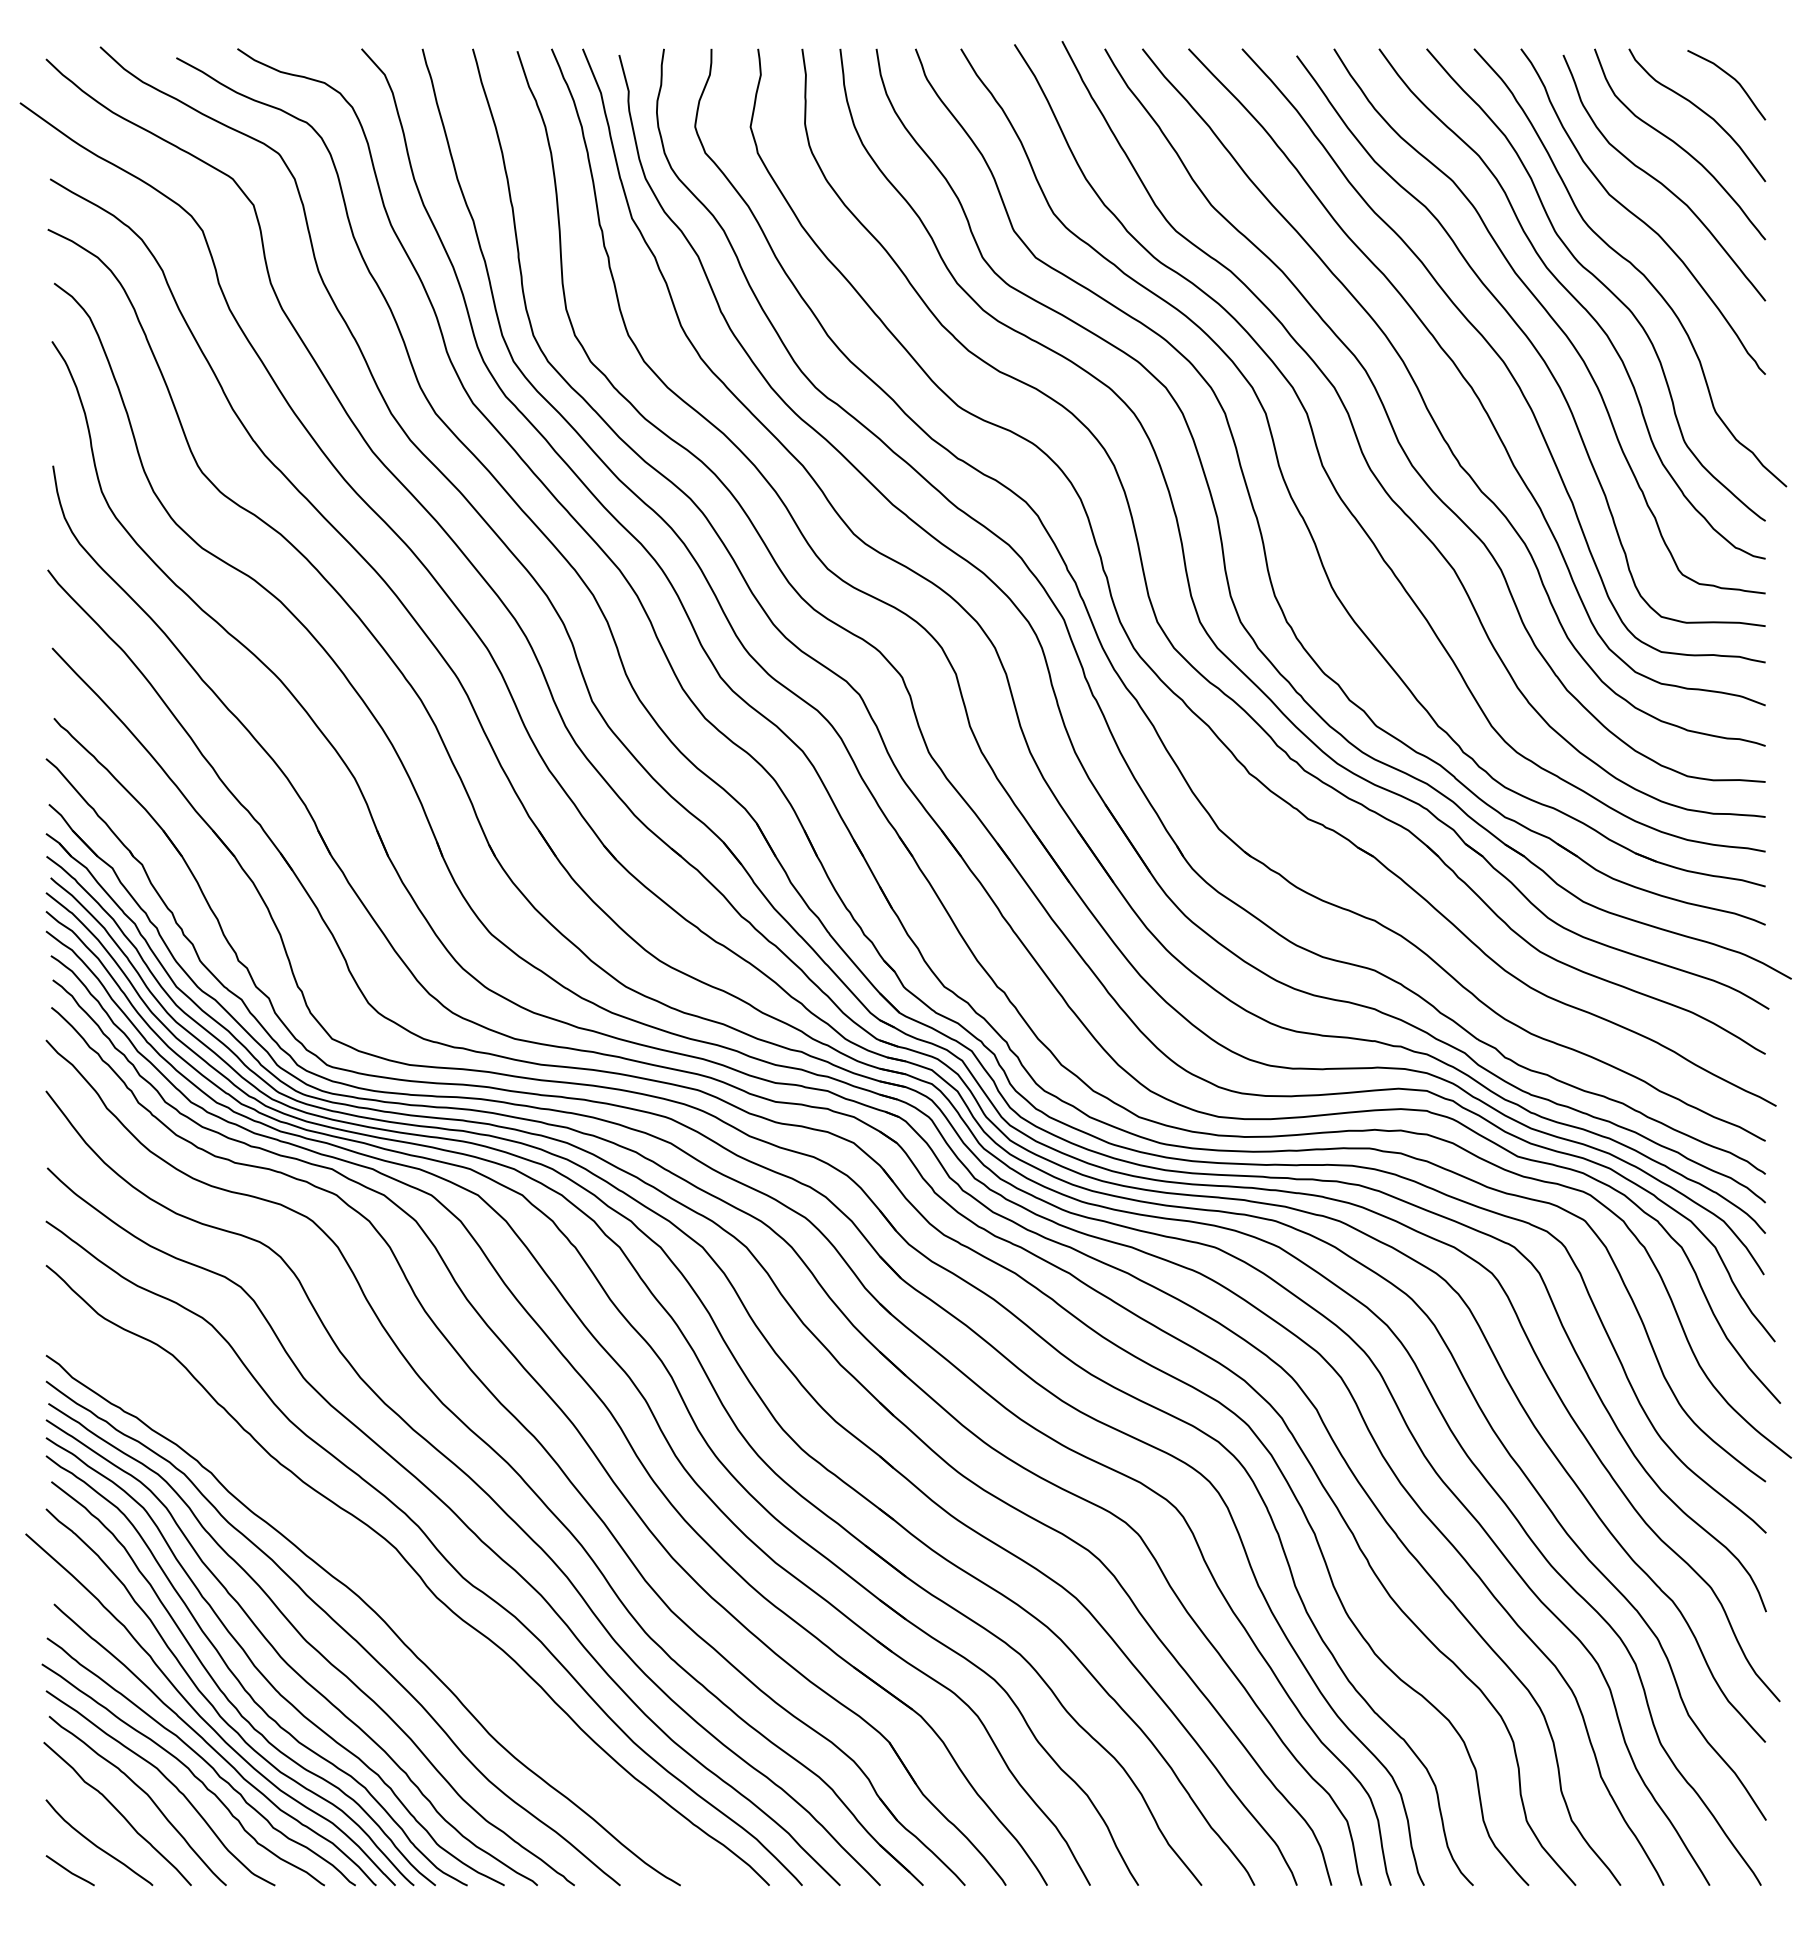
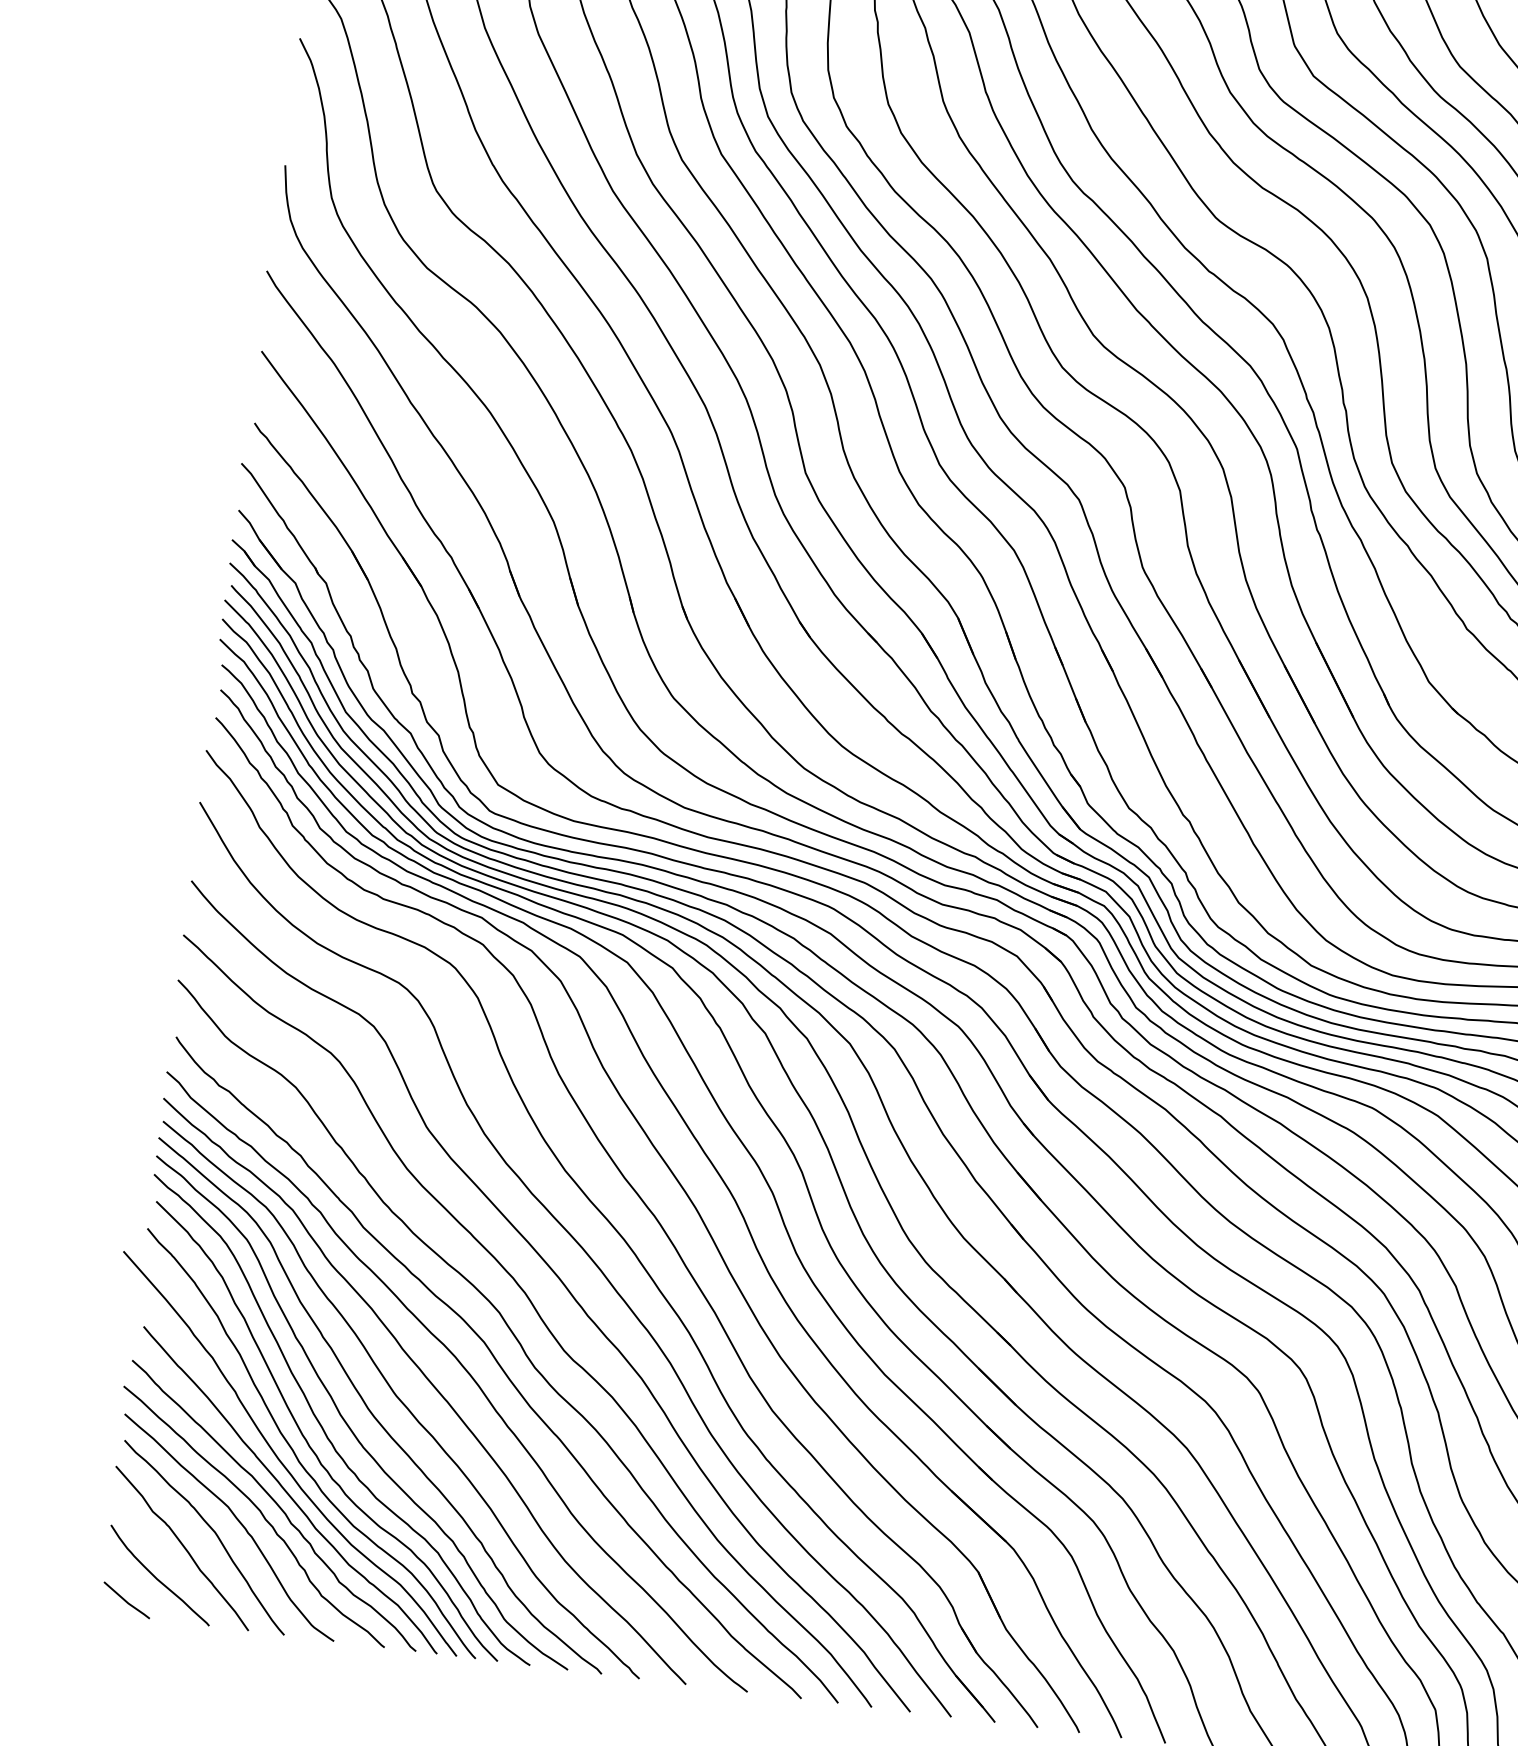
curve: (398, 1596) -> (495, 1361), added

